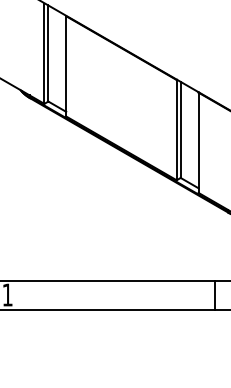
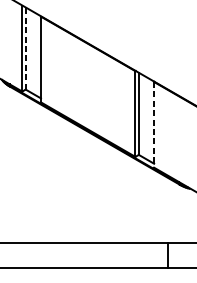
line: (48, 53) -> (25, 48), solid -> dashed
line: (198, 143) -> (154, 125), solid -> dashed

